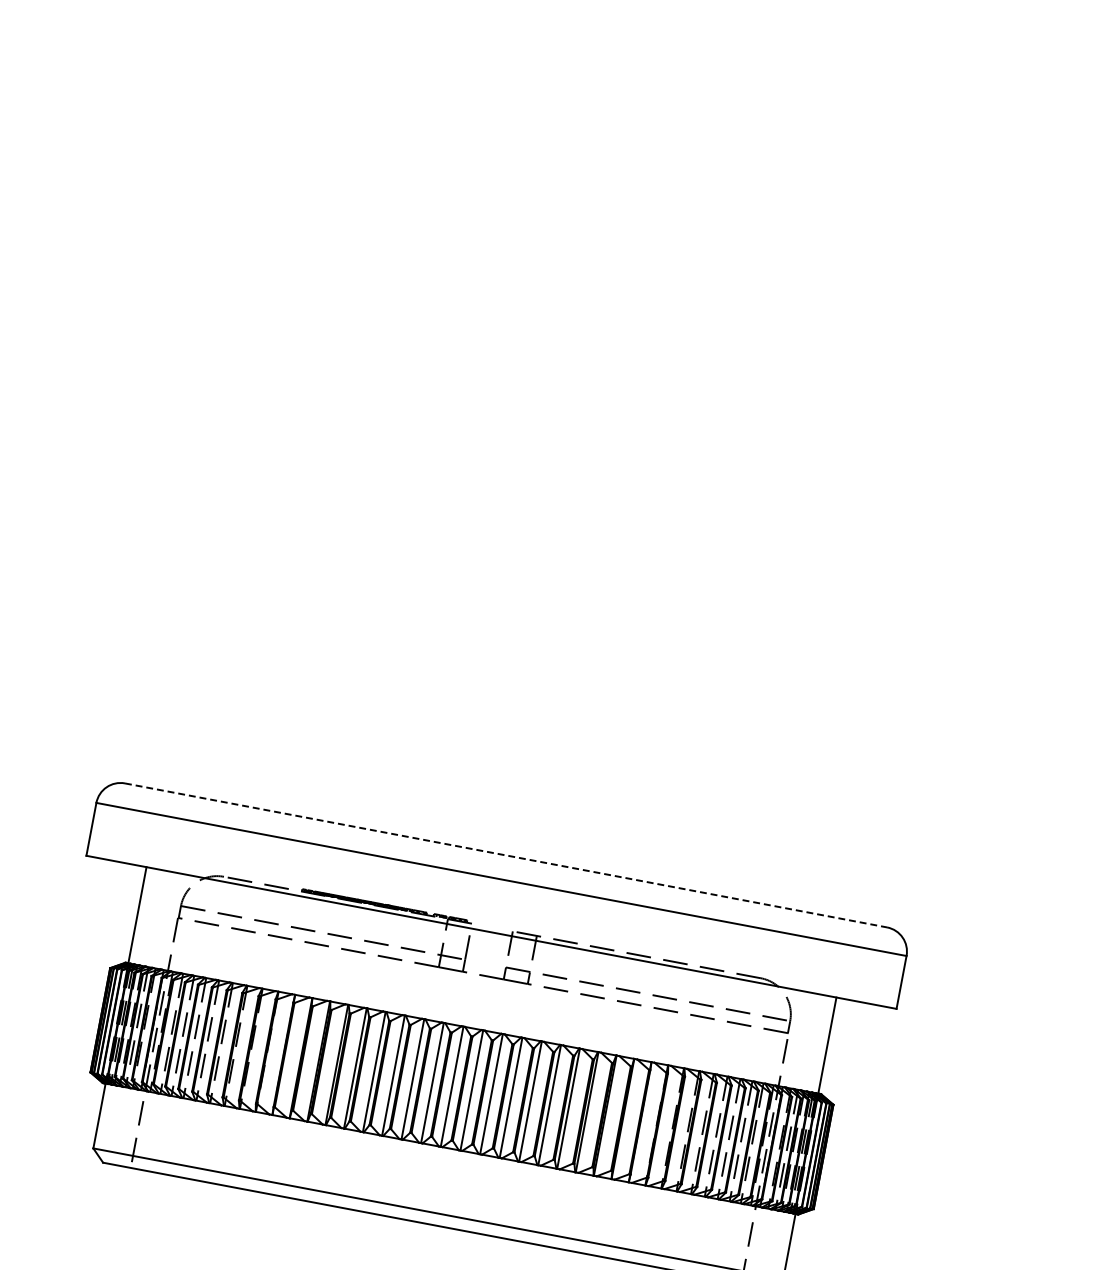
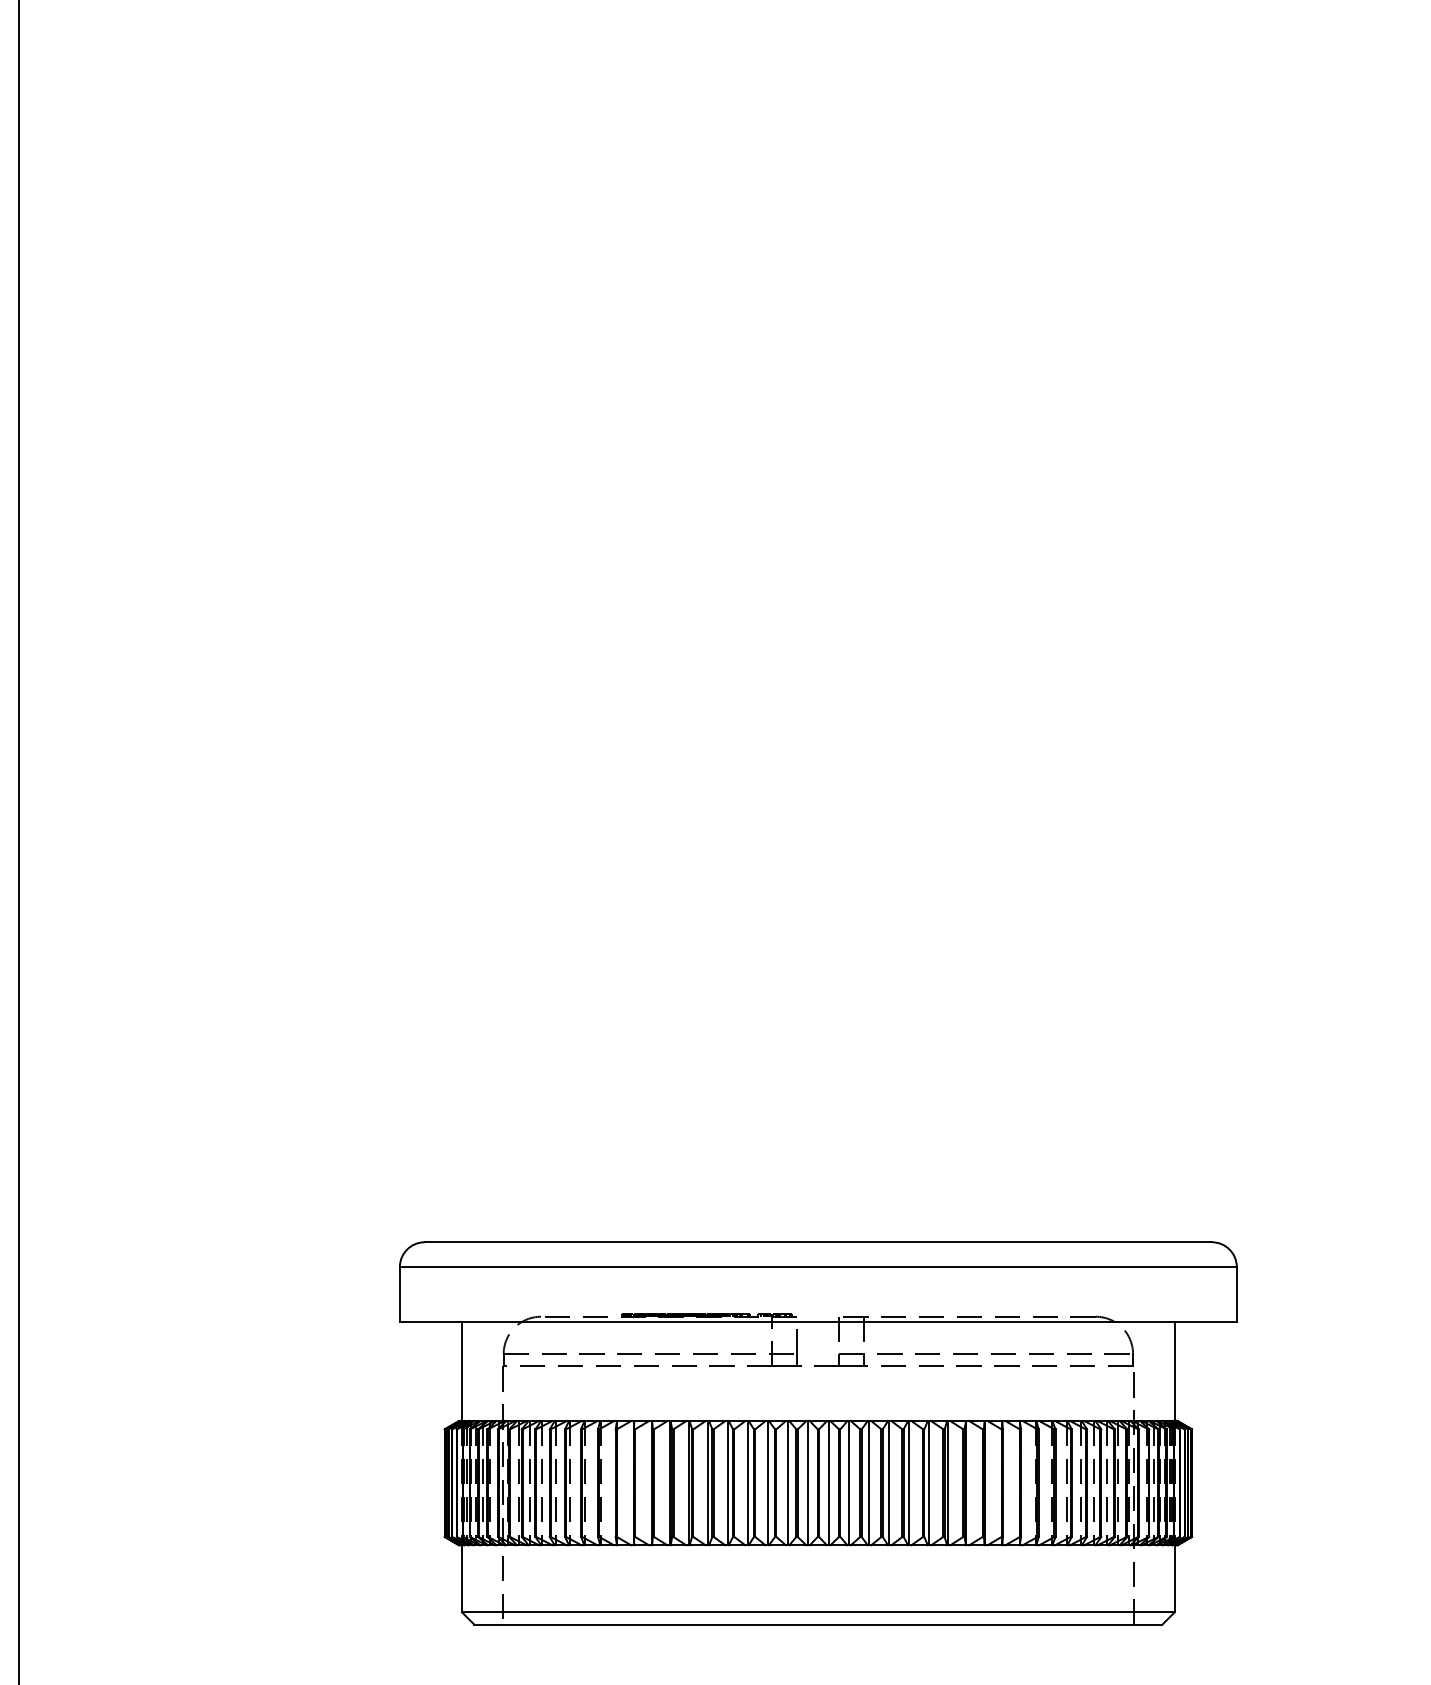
line: (506, 855) -> (818, 1242), dashed -> solid

